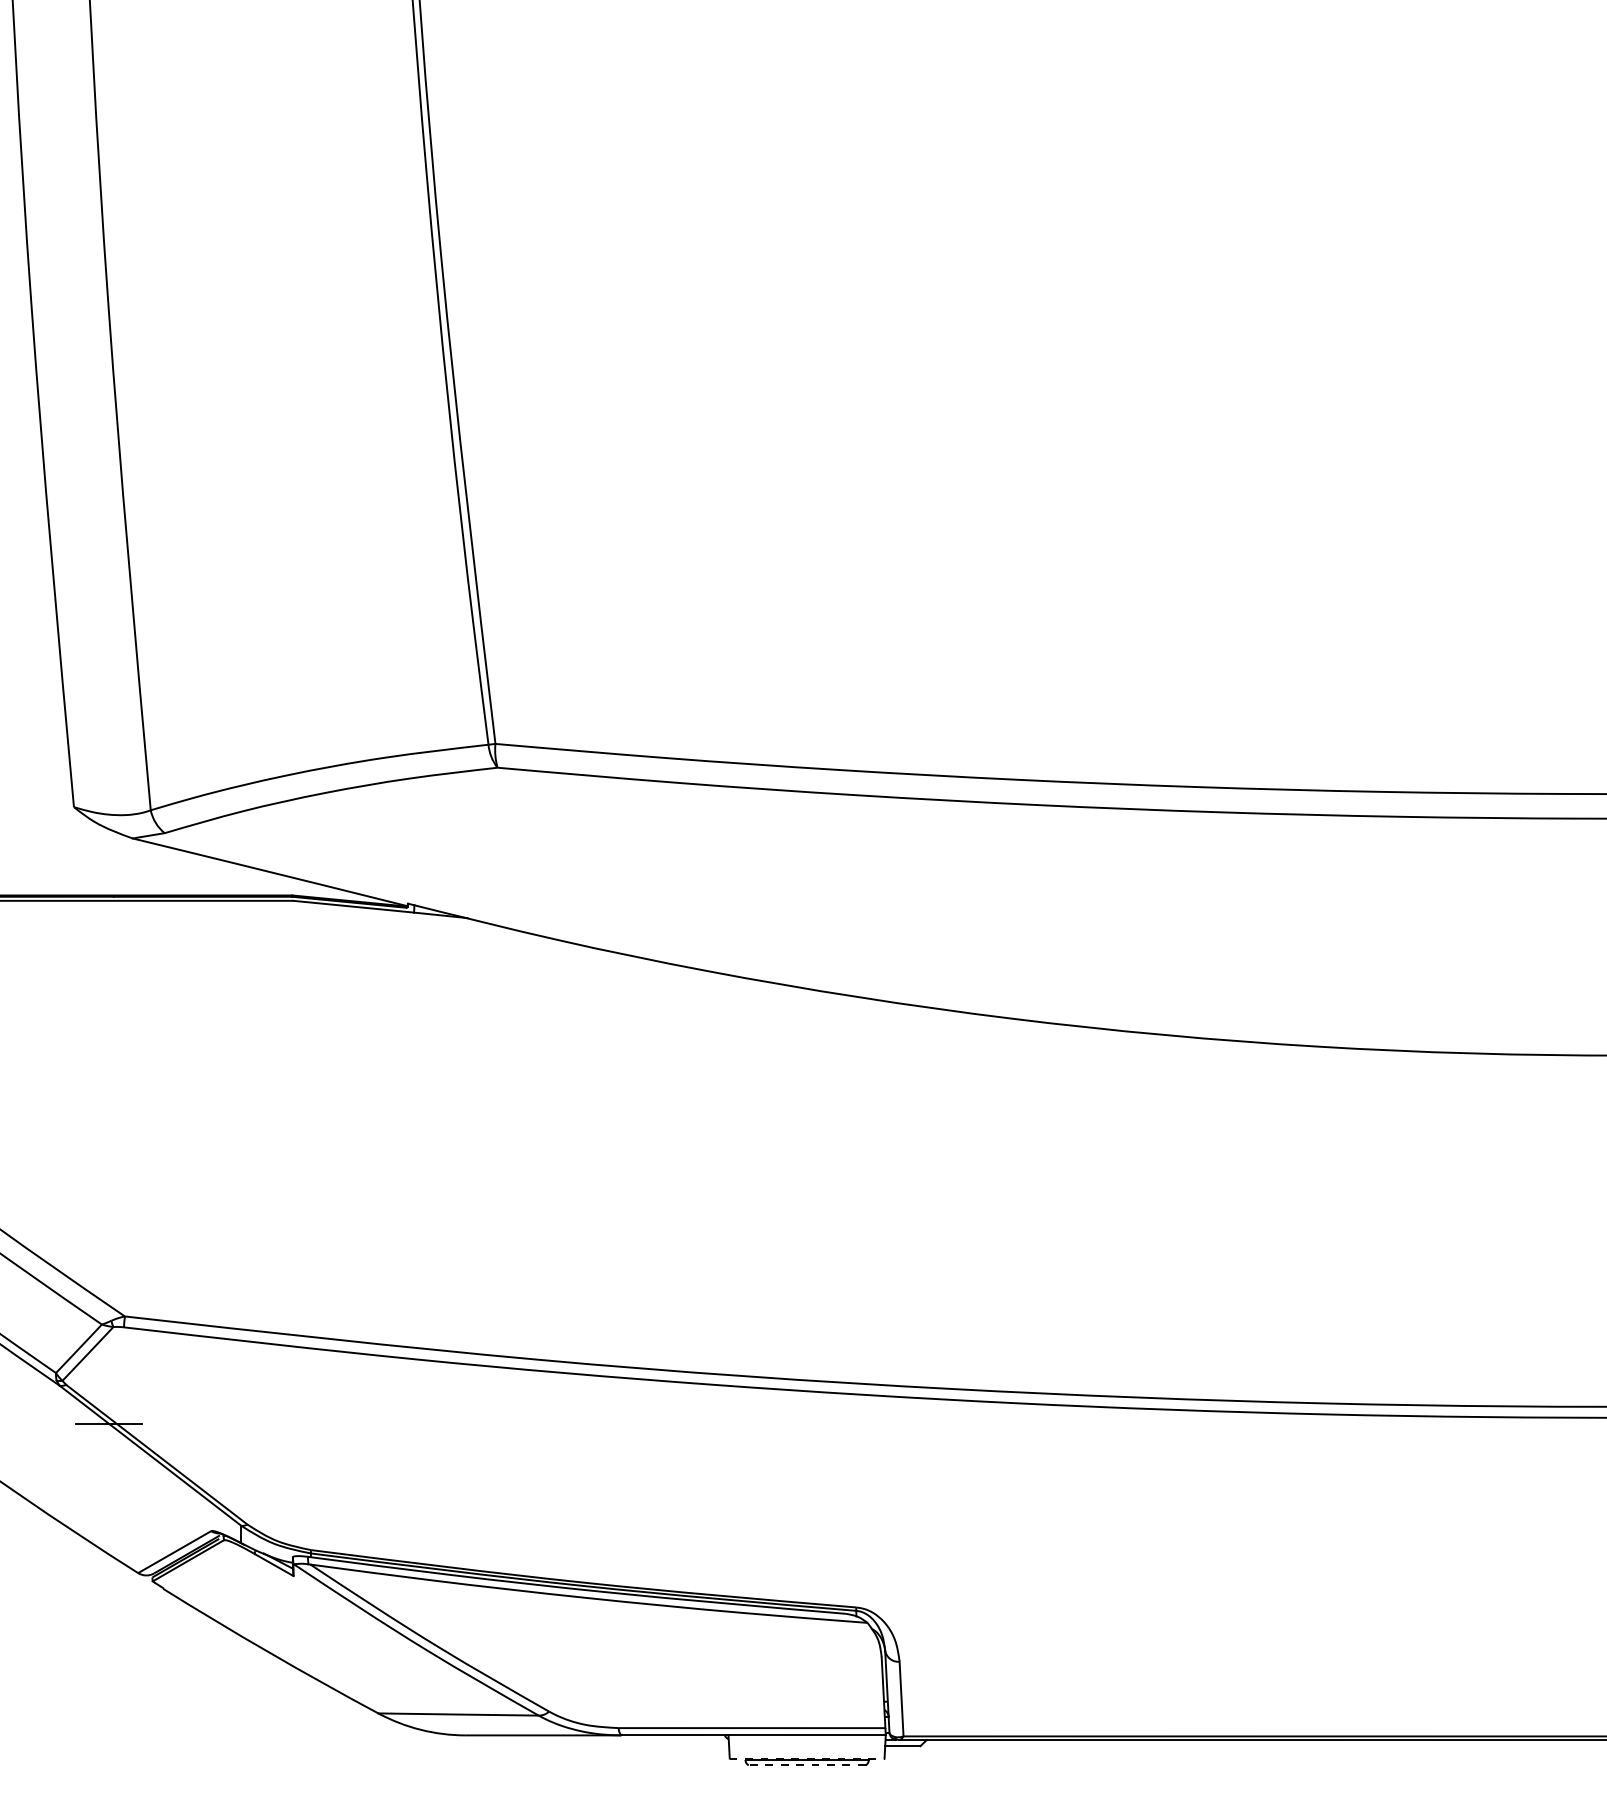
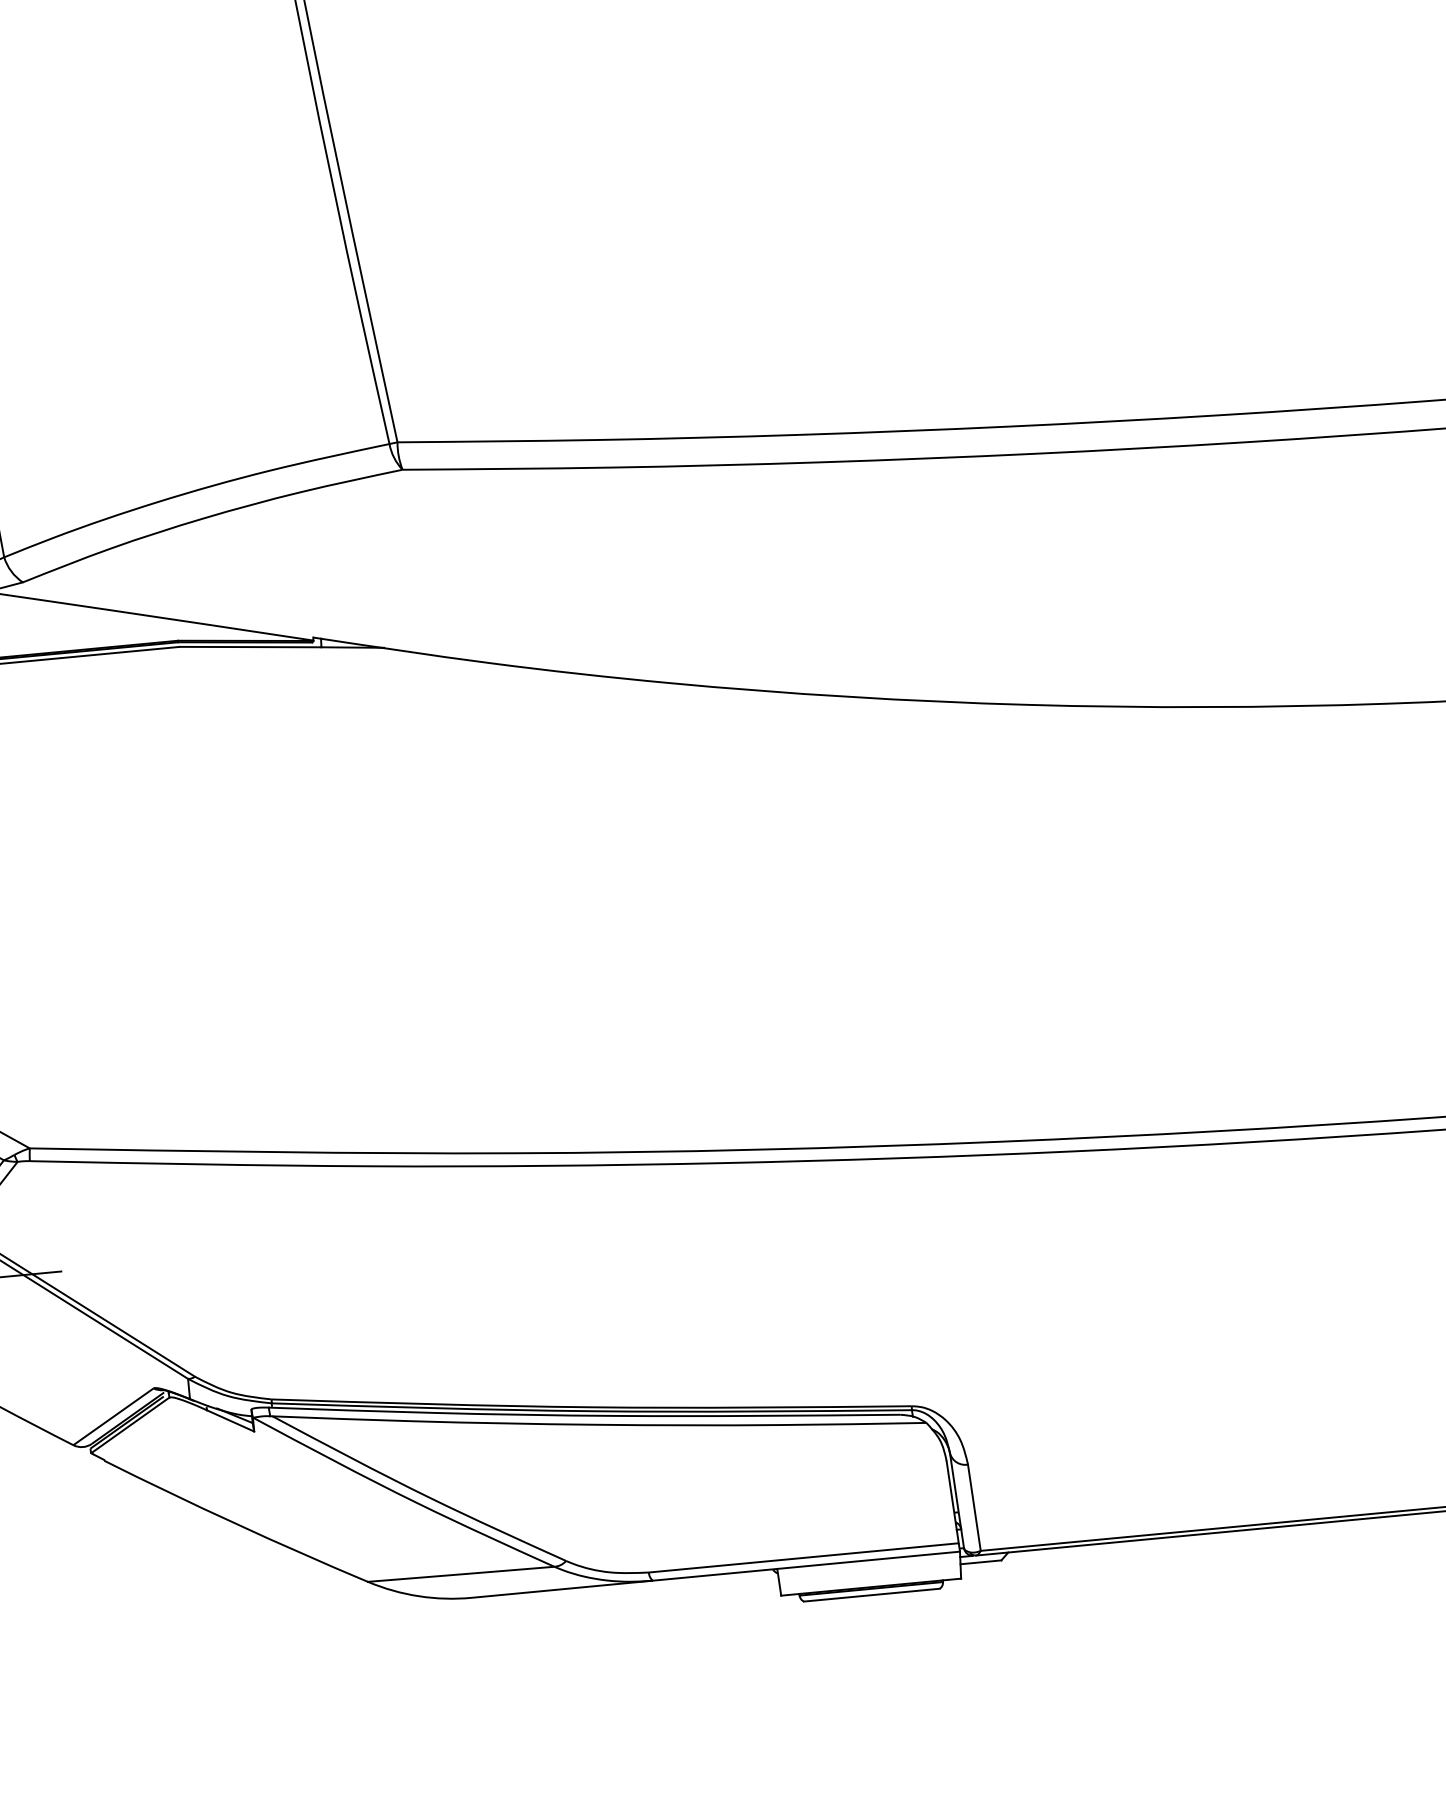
line: (807, 1758) -> (871, 1587), dashed -> solid
line: (806, 1765) -> (871, 1595), dashed -> solid

